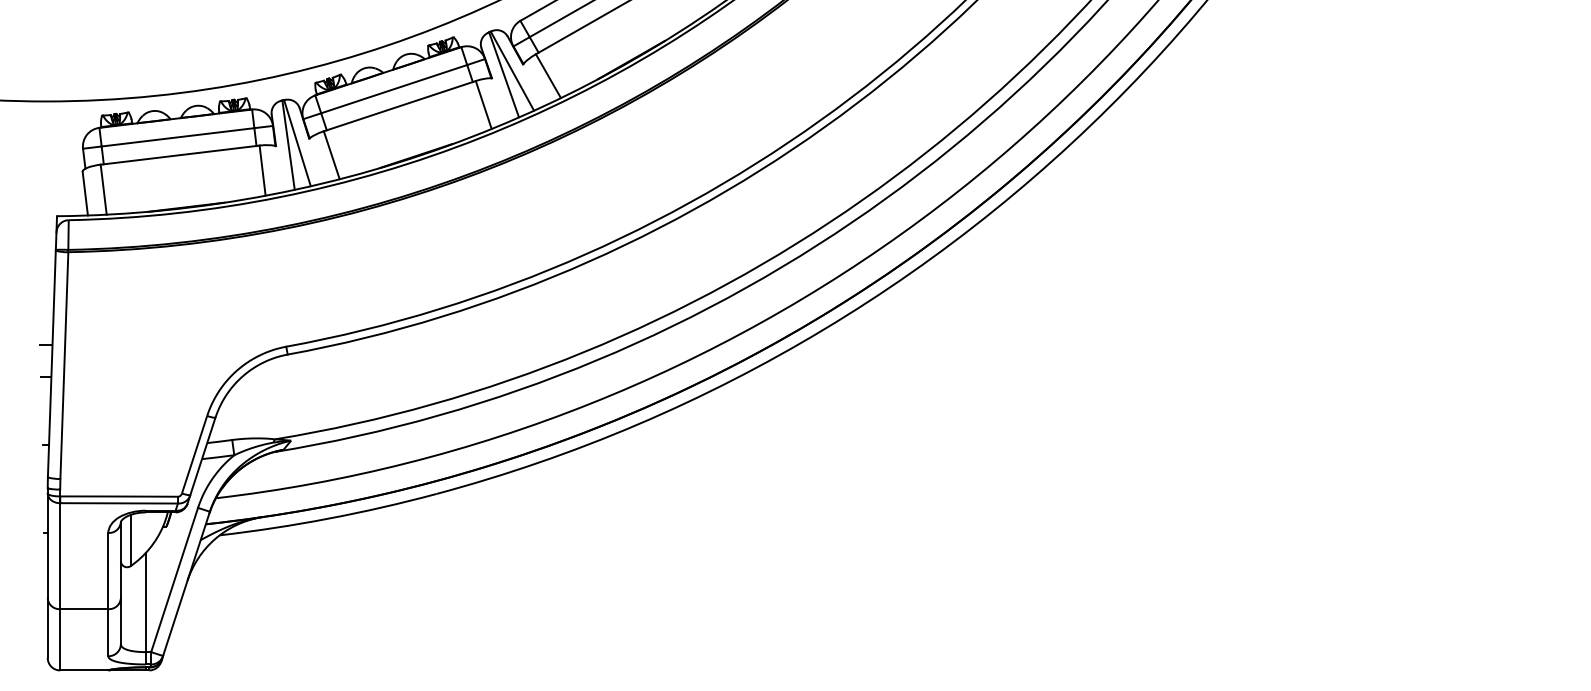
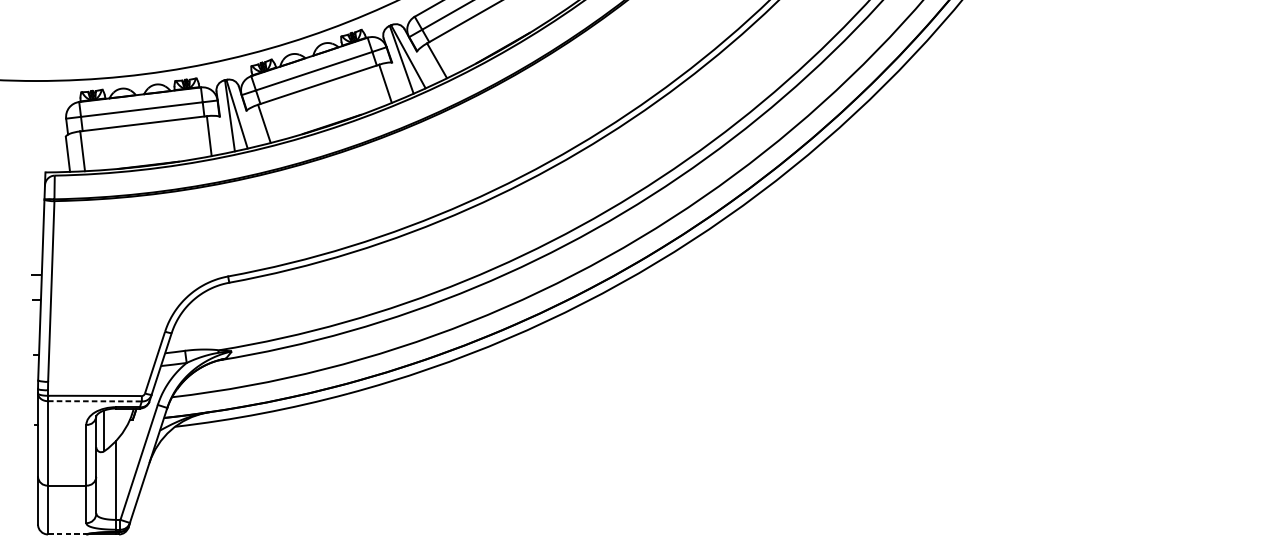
line: (119, 503) -> (95, 401), solid -> dashed
line: (84, 670) -> (67, 534), solid -> dashed

